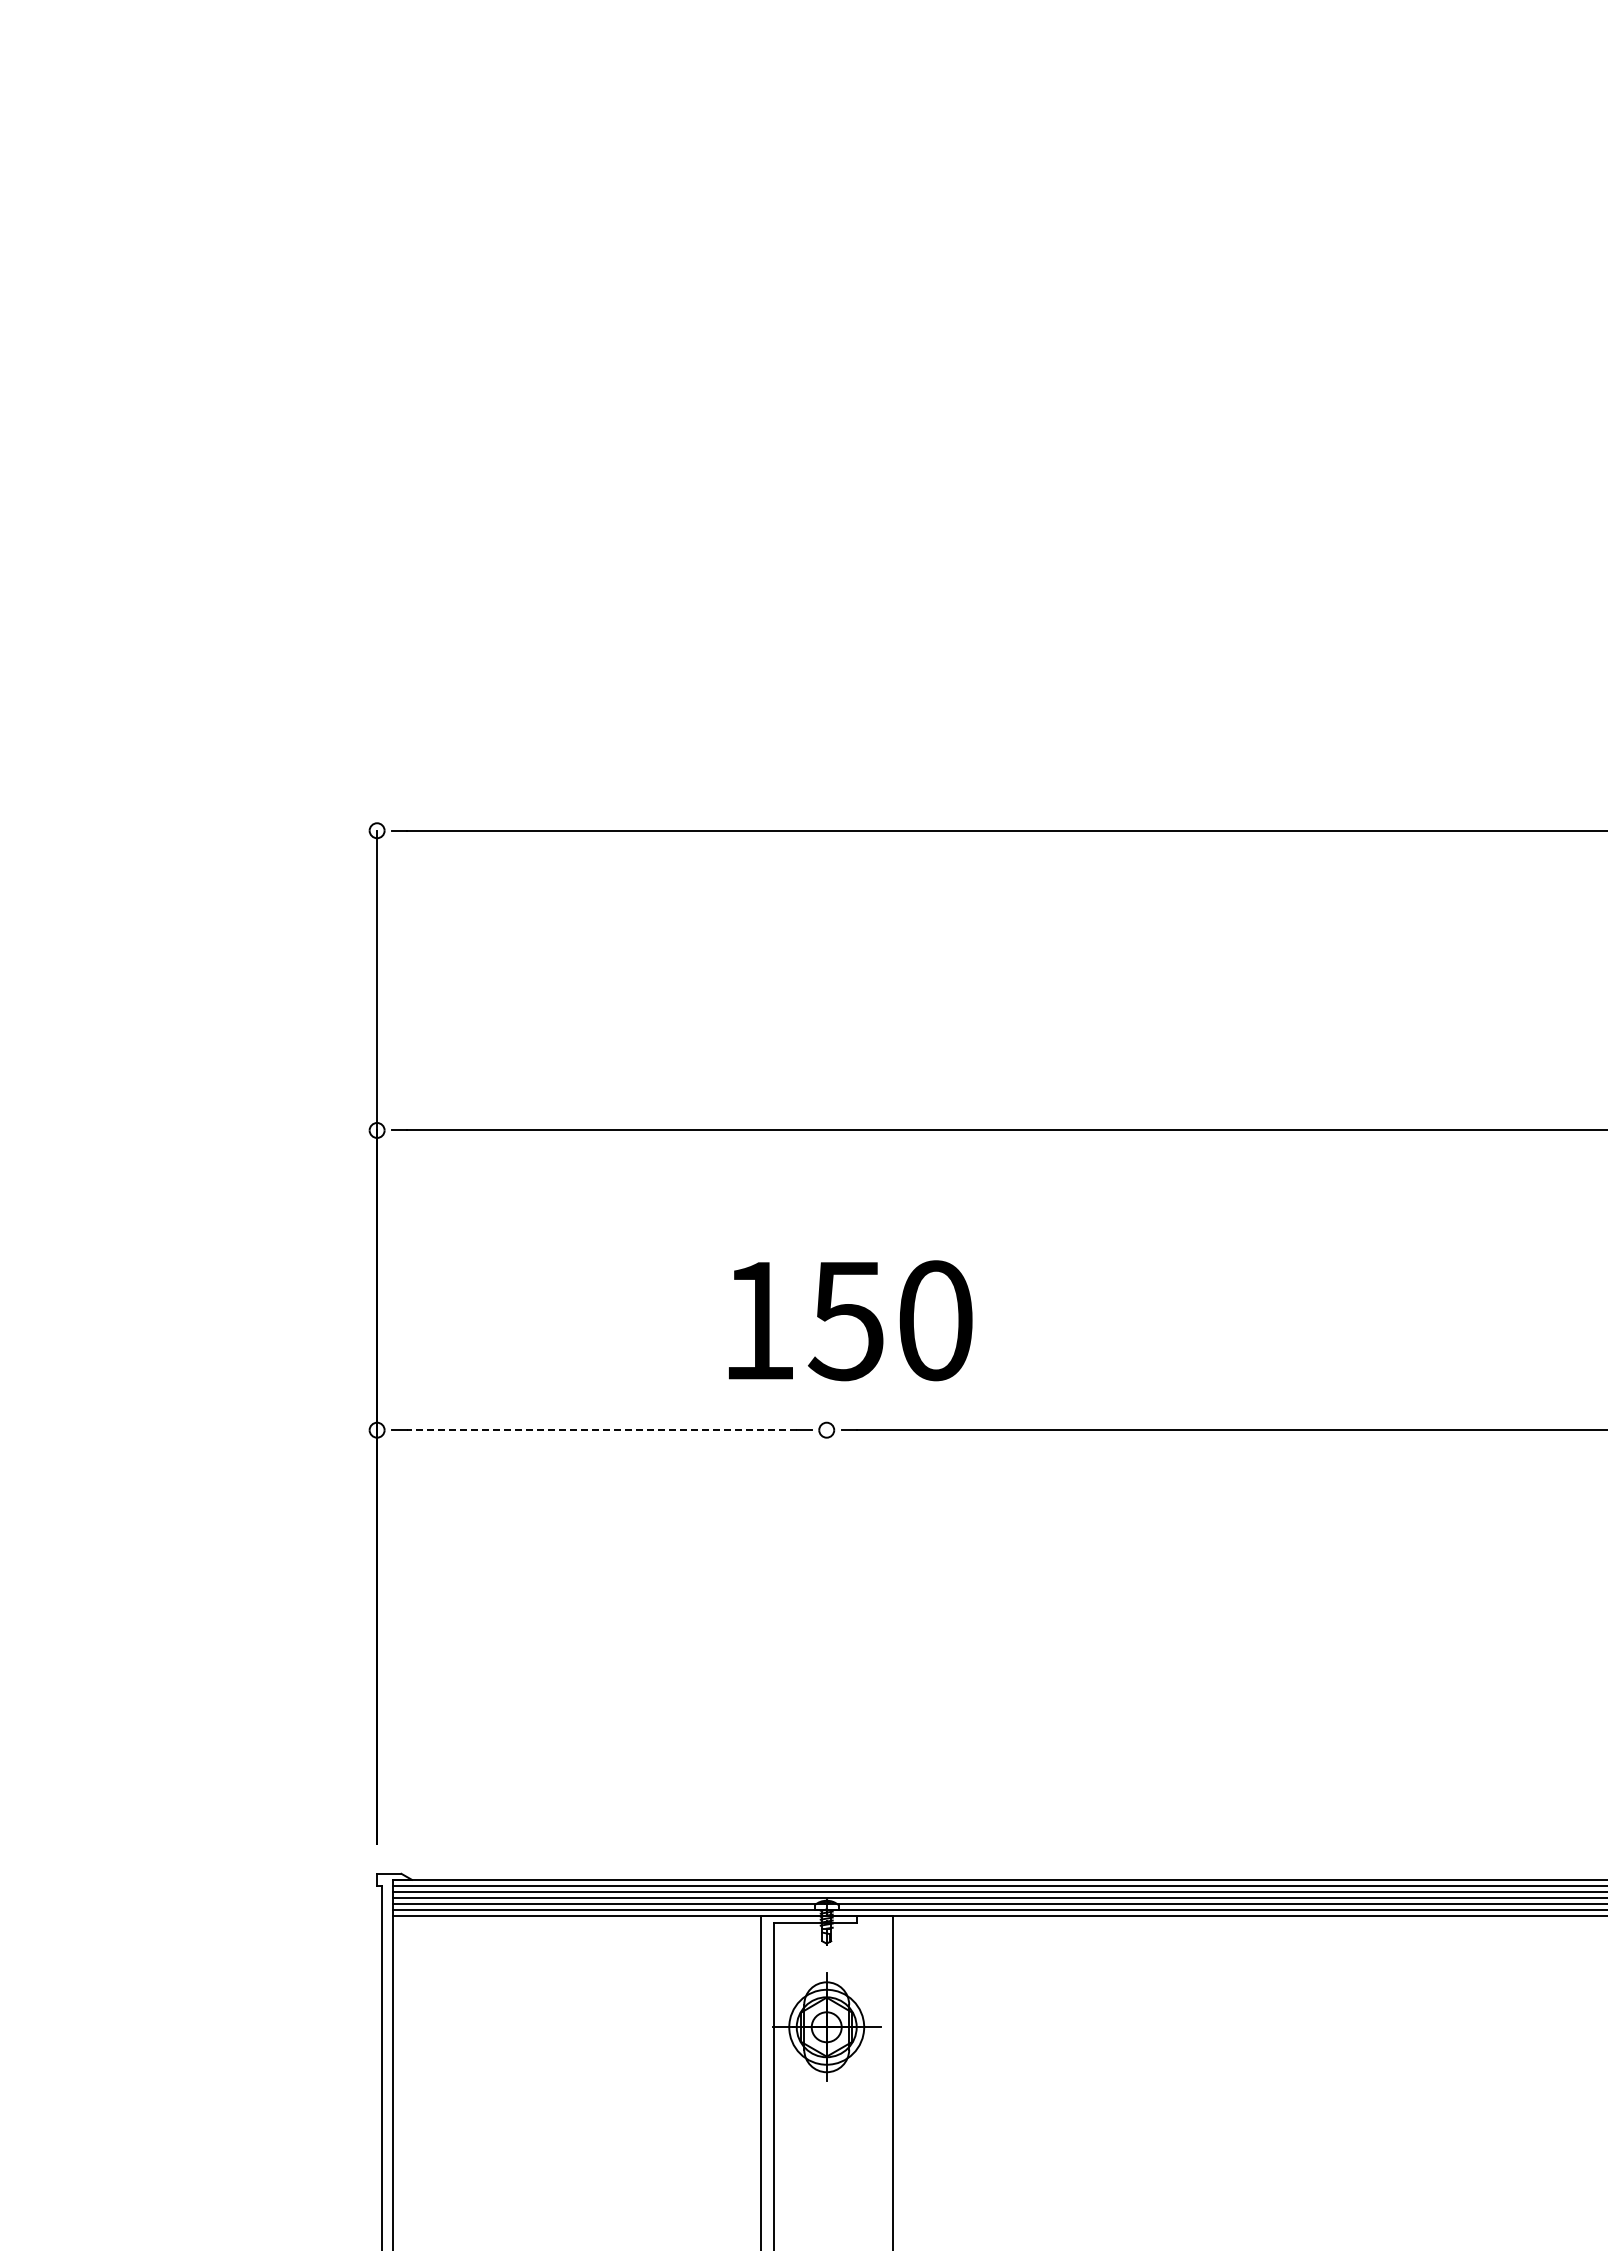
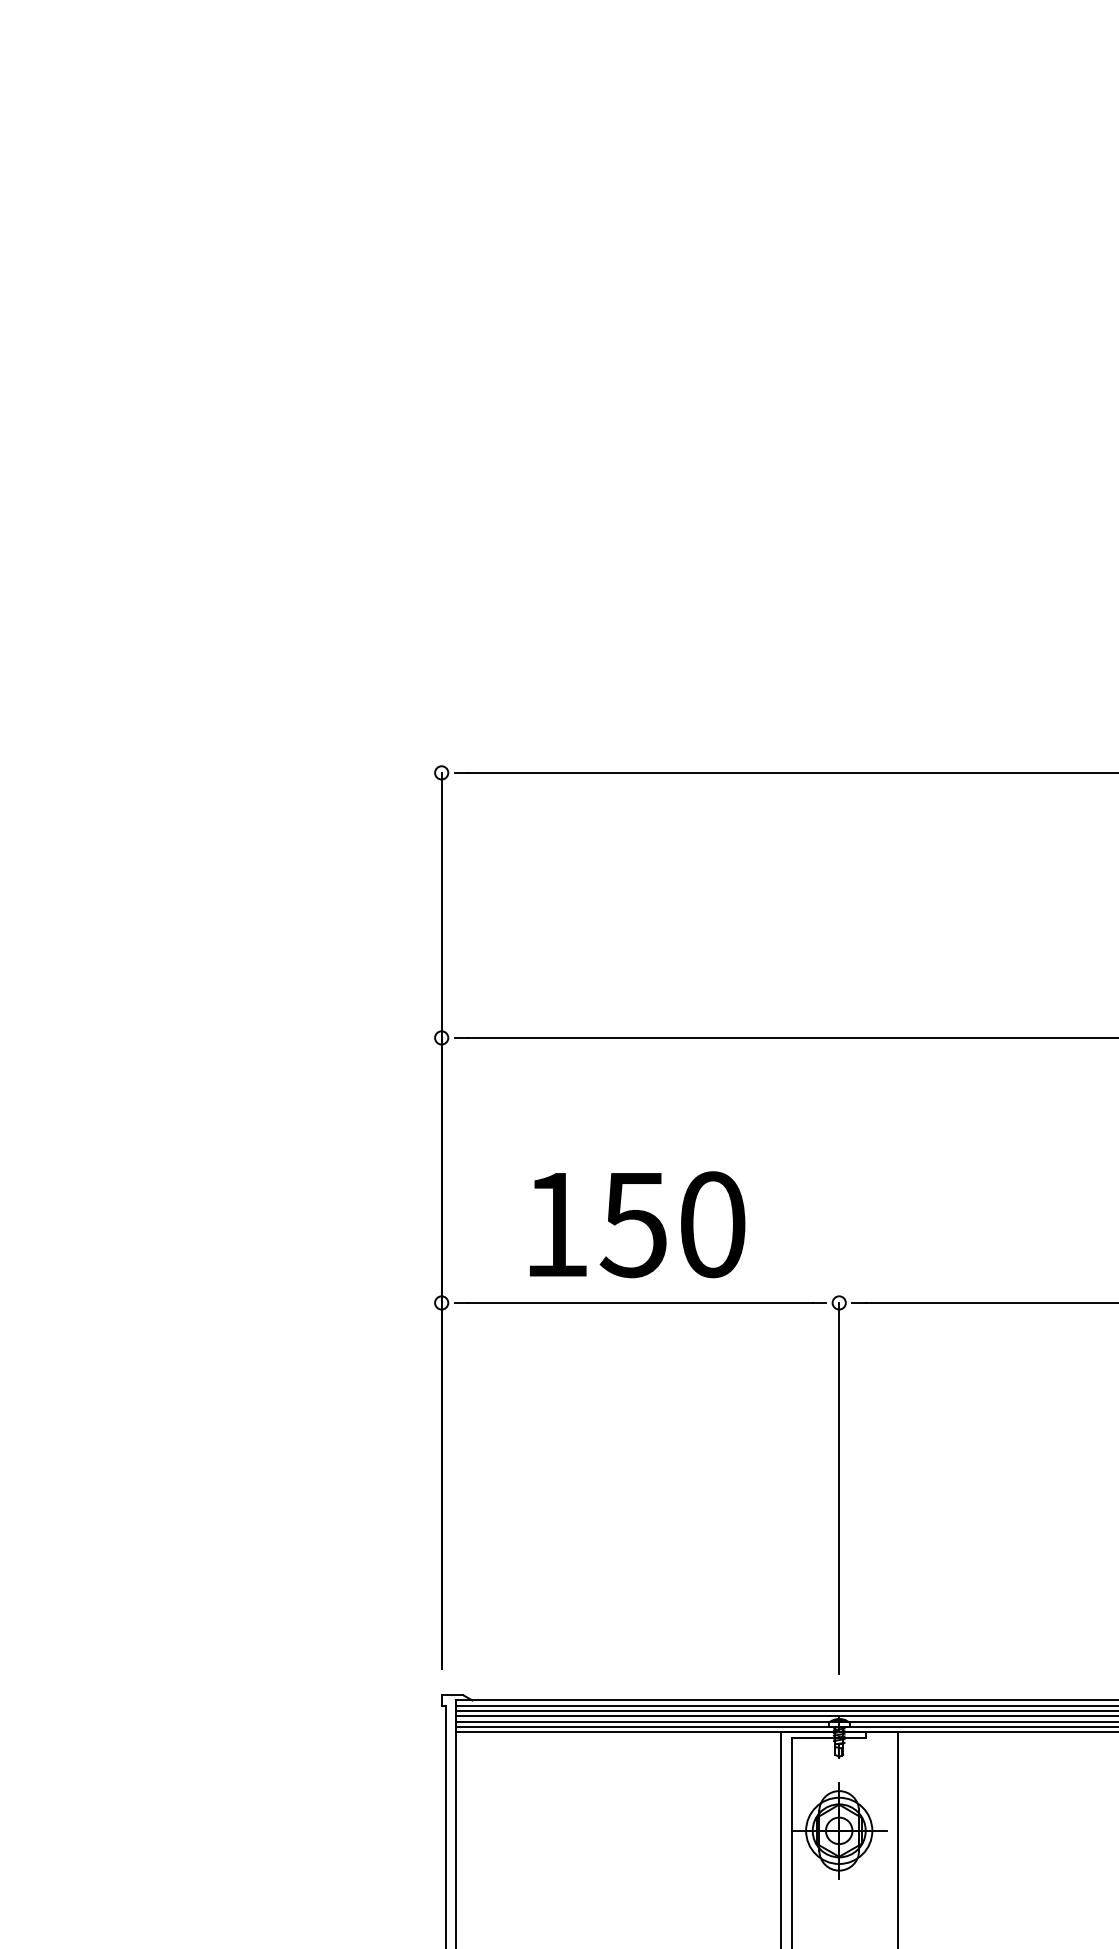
text: (850, 1320) -> (637, 1224), moved
line: (601, 1430) -> (640, 1303), dashed -> solid
line: (826, 1639) -> (839, 1487), added

